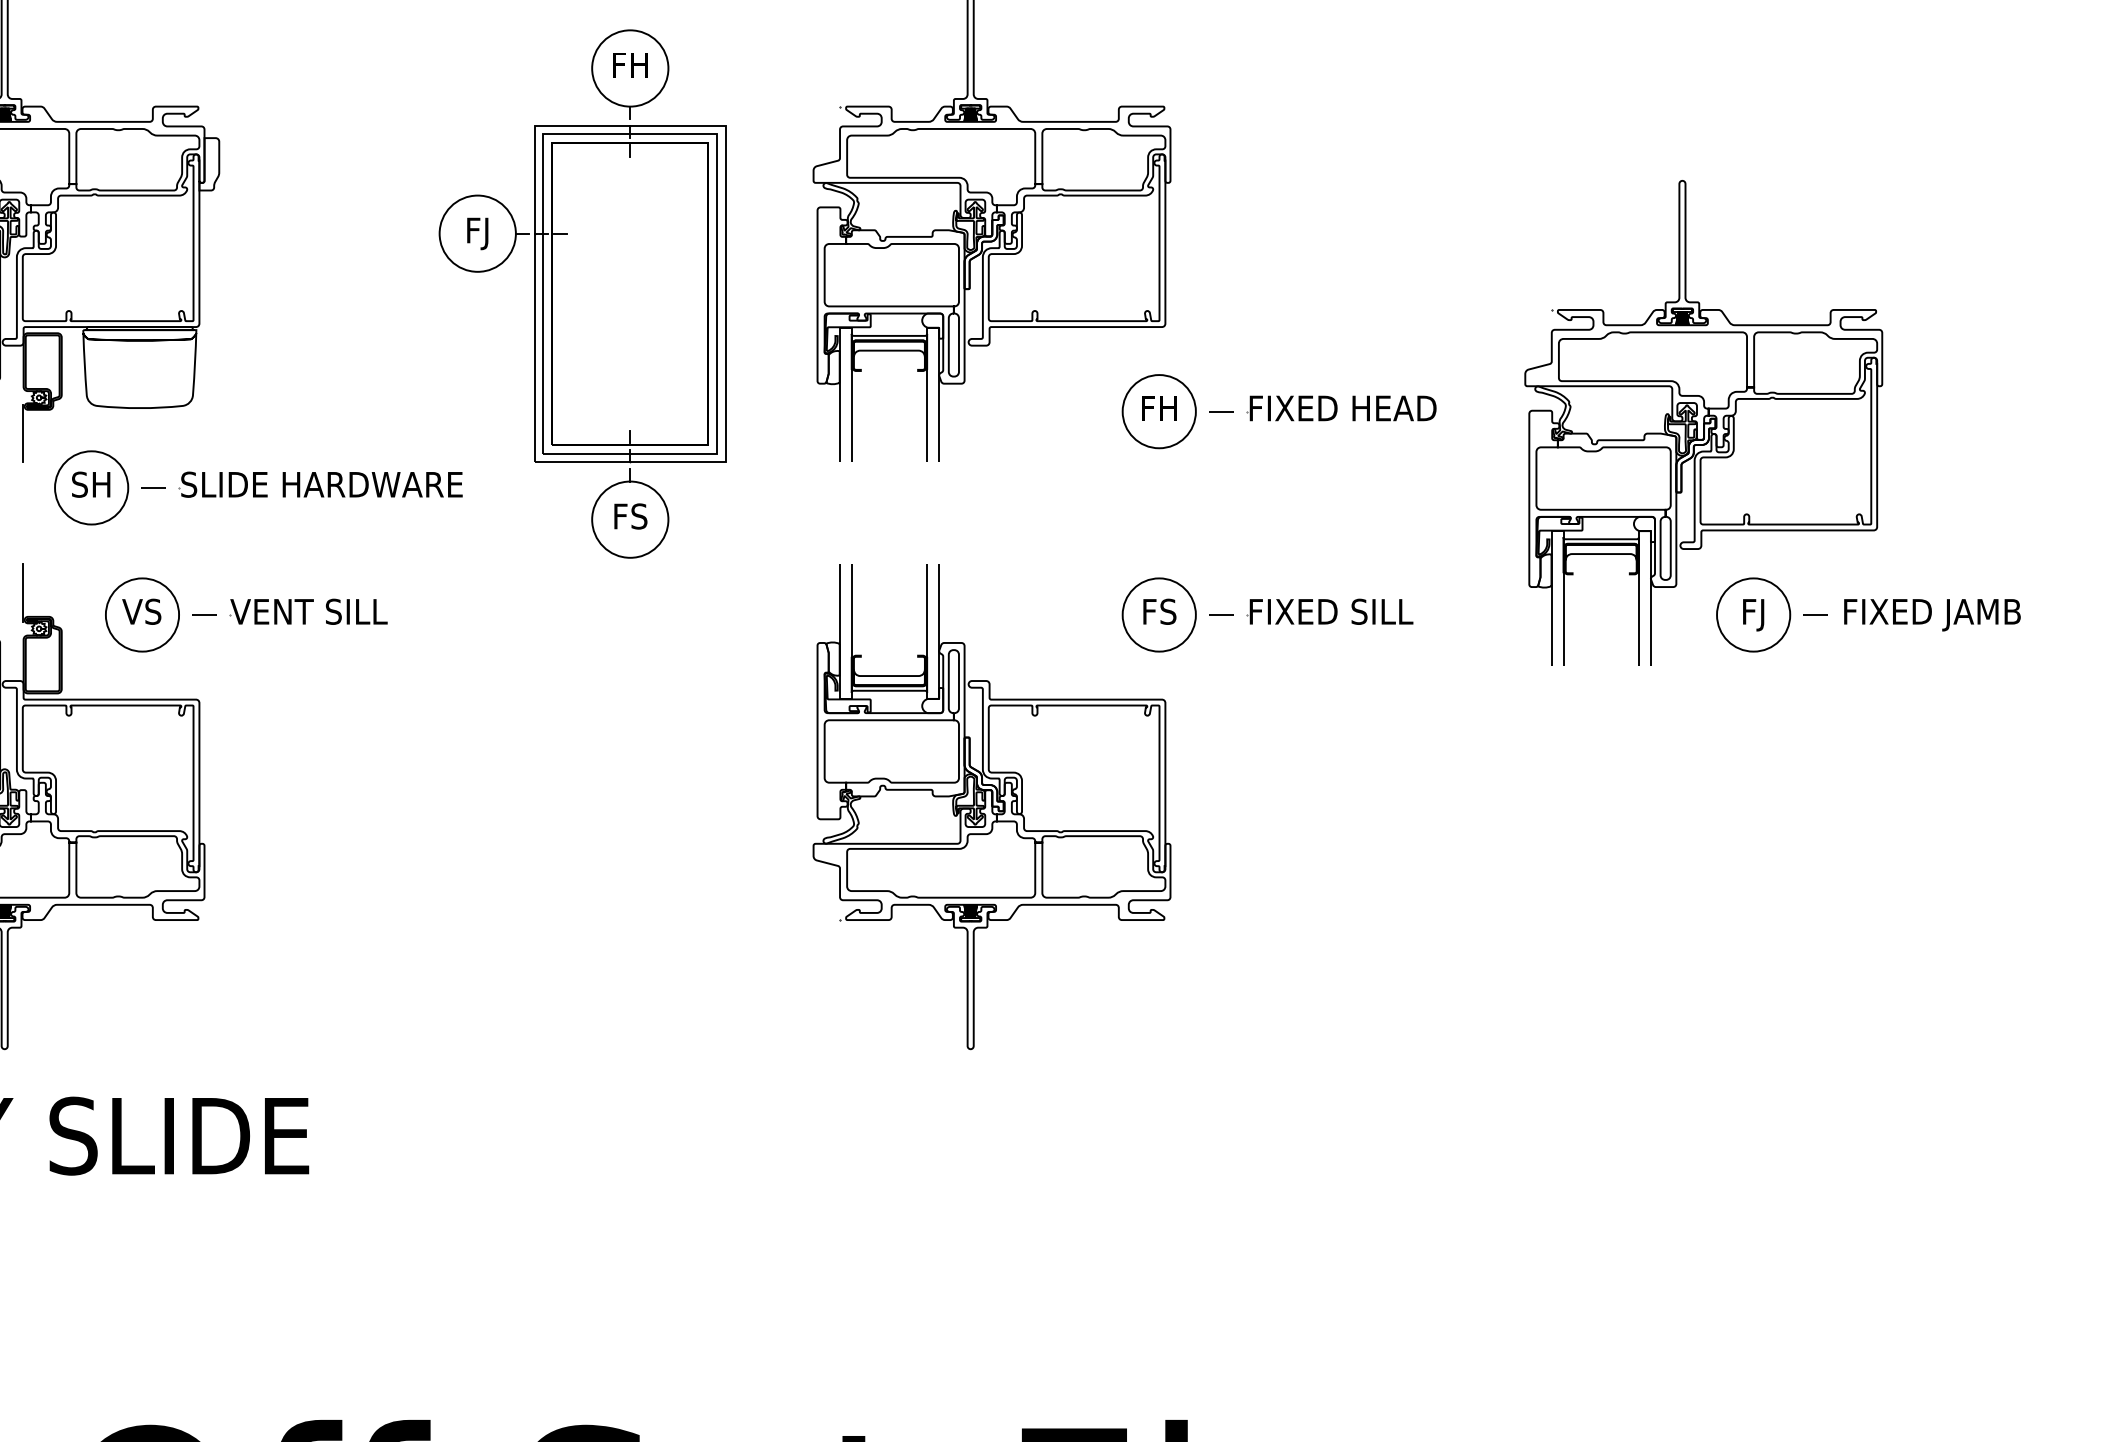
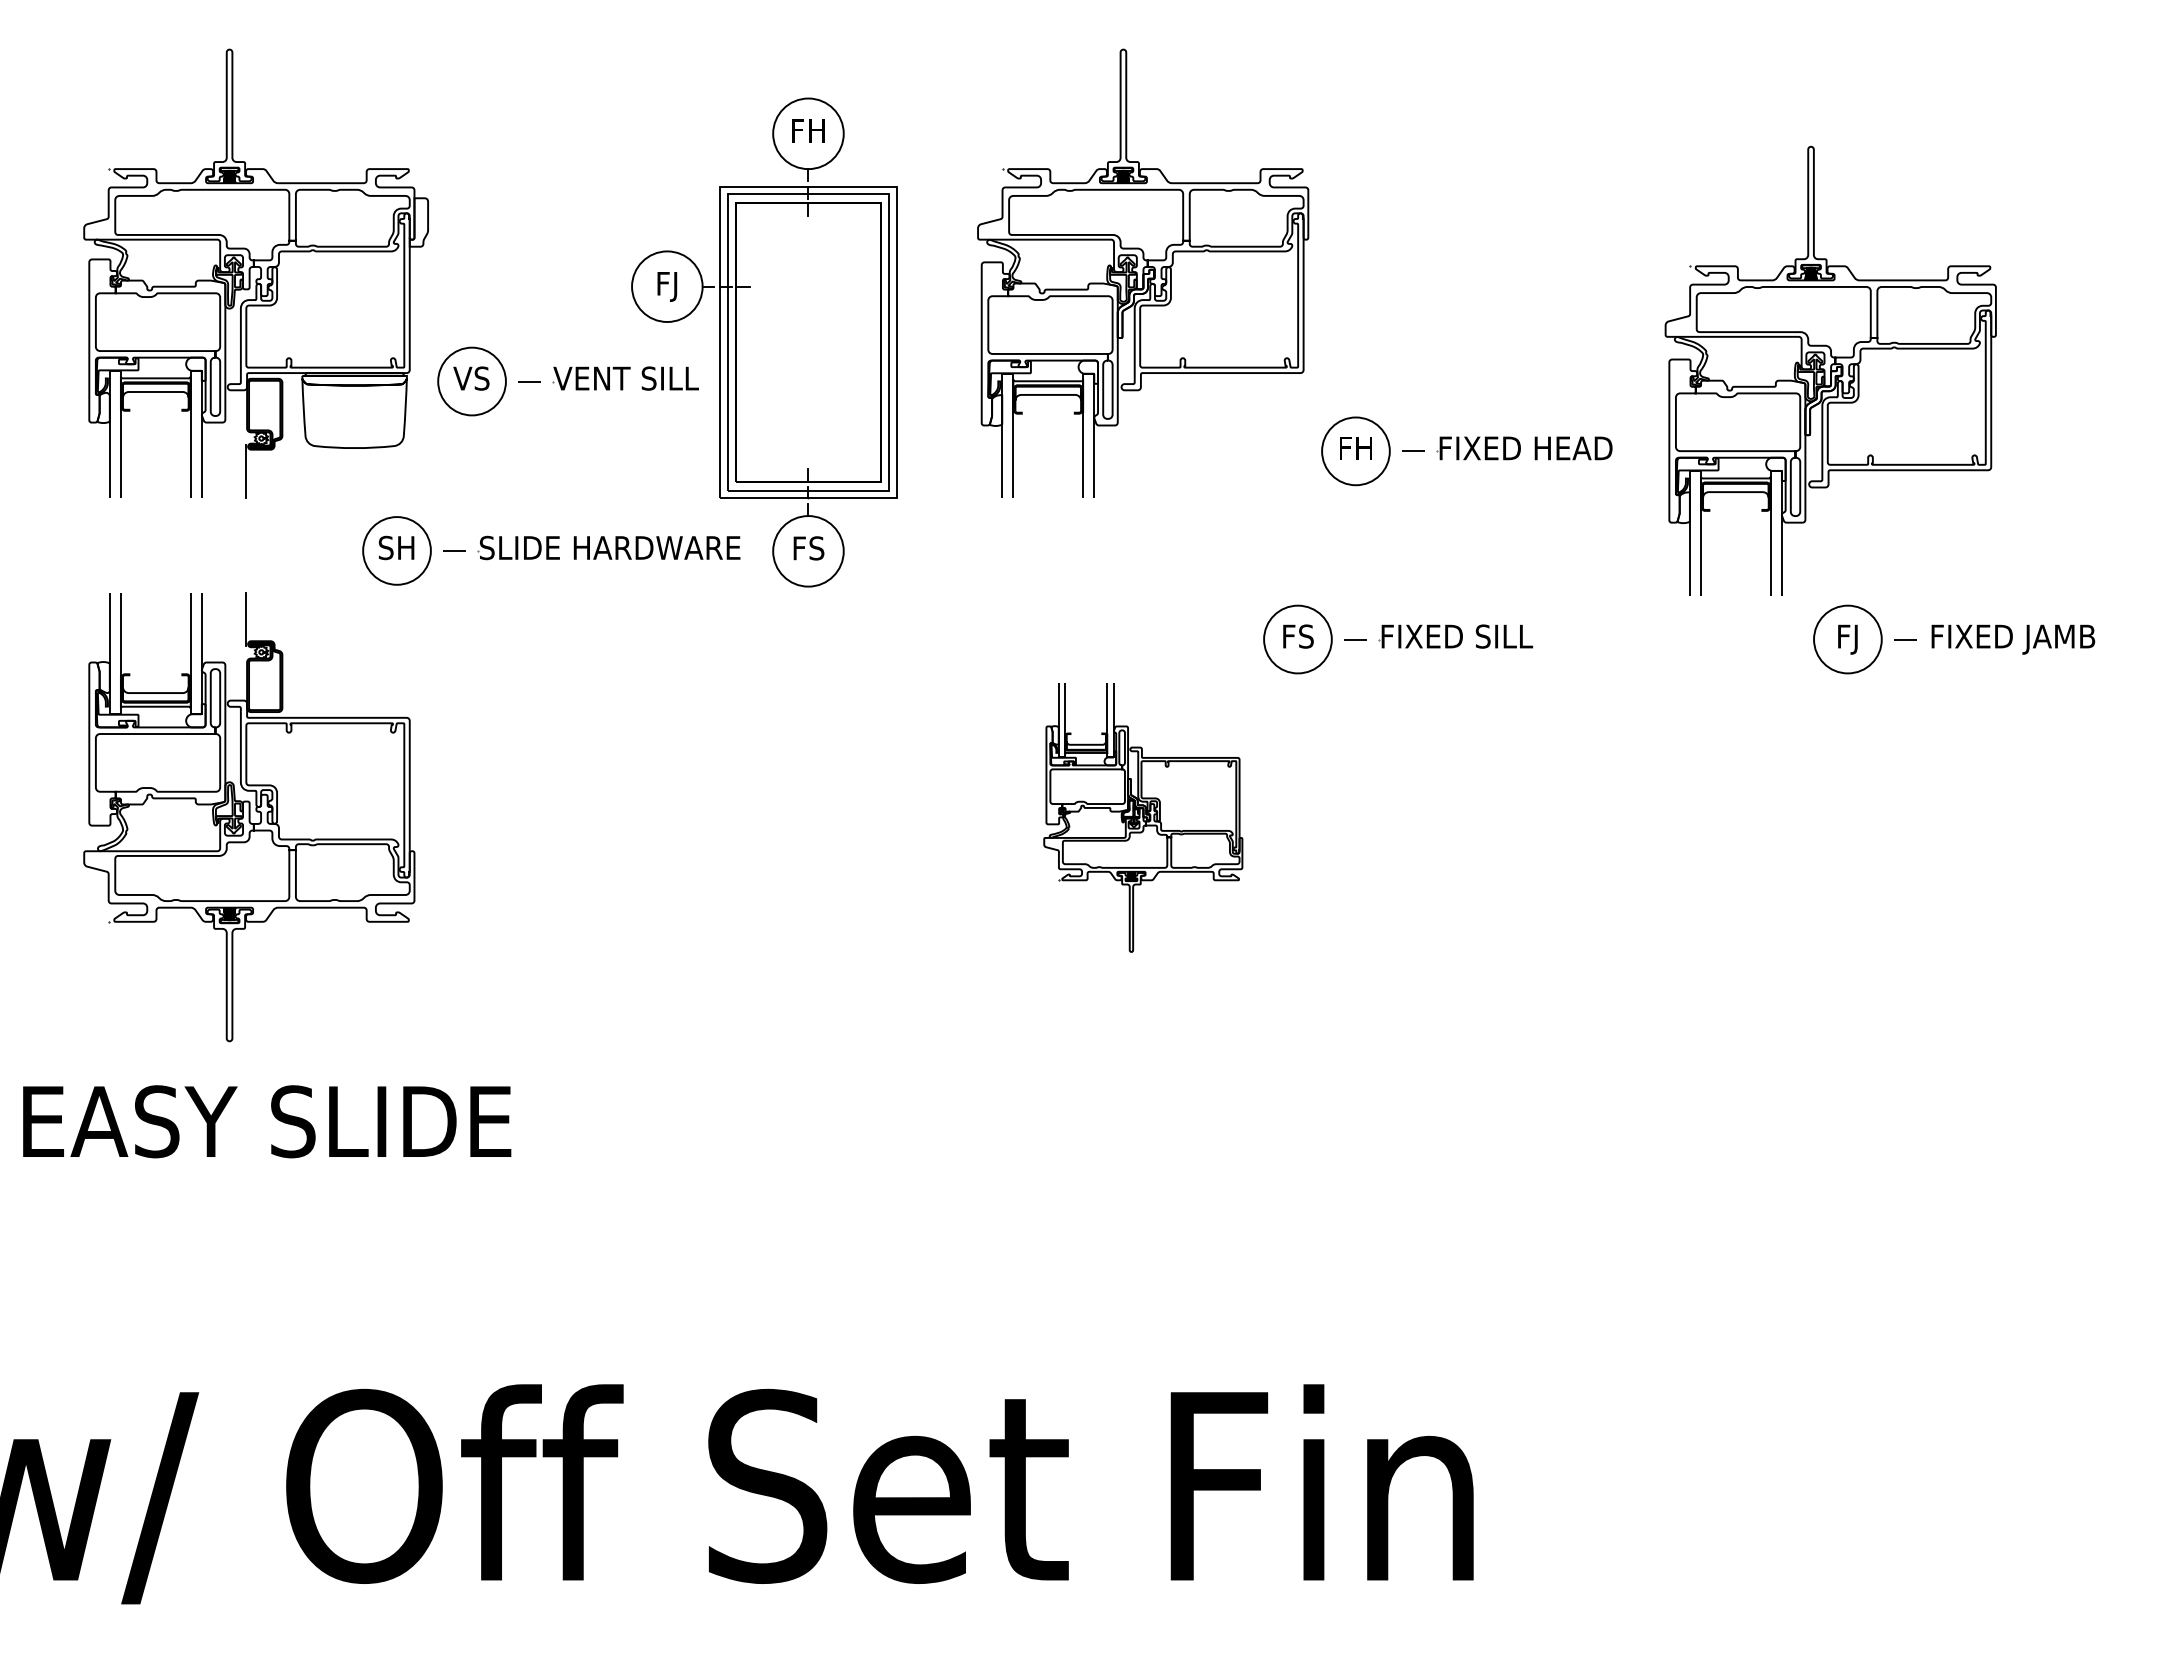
part: (1278, 411) -> (1466, 451), moved
part: (1703, 422) -> (1830, 370), moved
part: (258, 487) -> (551, 550), moved
part: (245, 614) -> (567, 381), moved
part: (992, 807) -> (1143, 817), size x0.6

